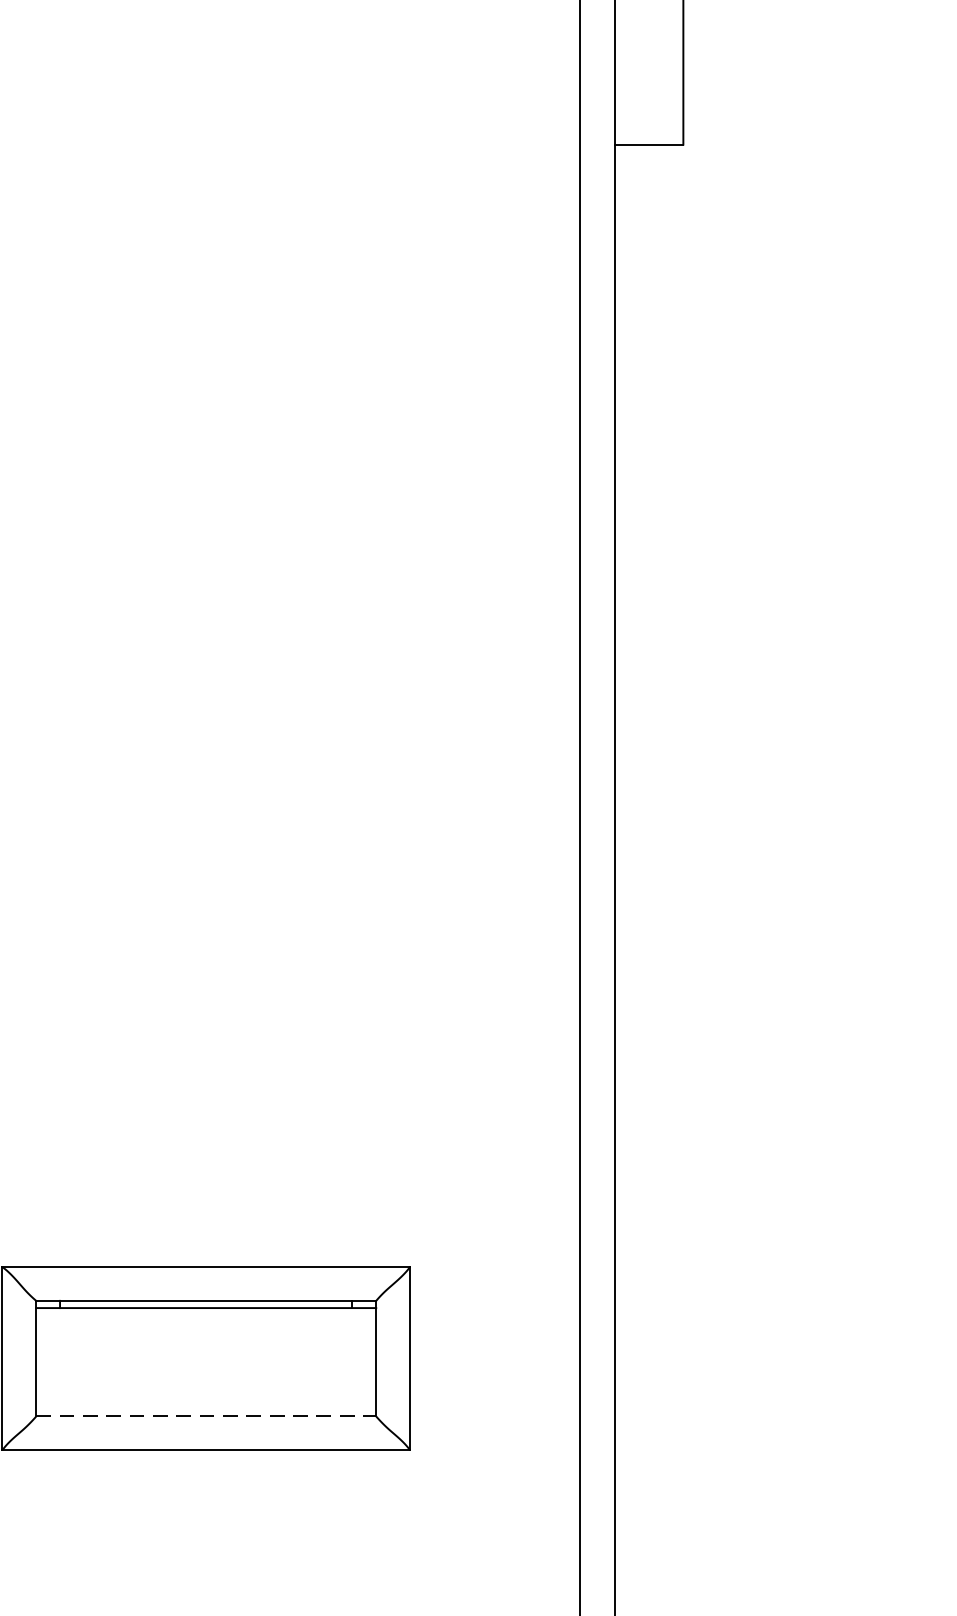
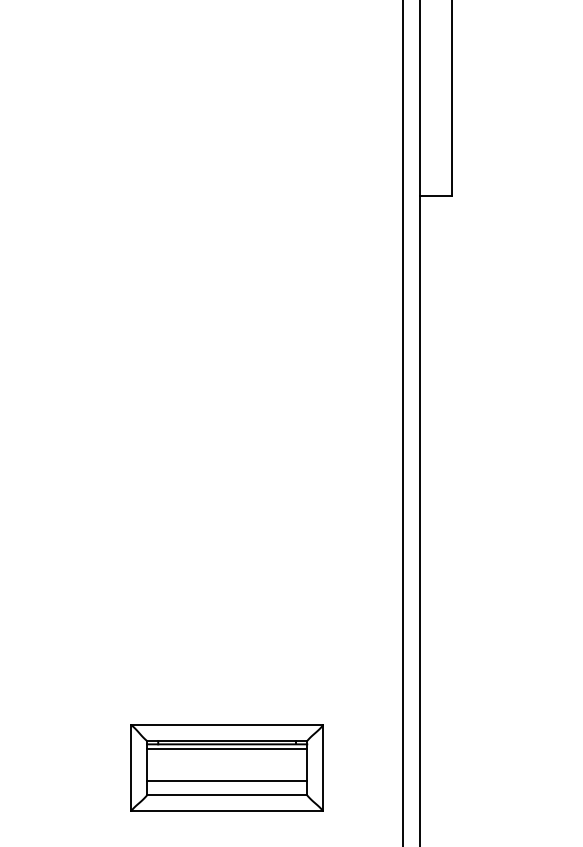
line: (207, 1316) -> (227, 748), added
line: (207, 1384) -> (227, 780), added
line: (207, 1416) -> (227, 795), dashed -> solid

